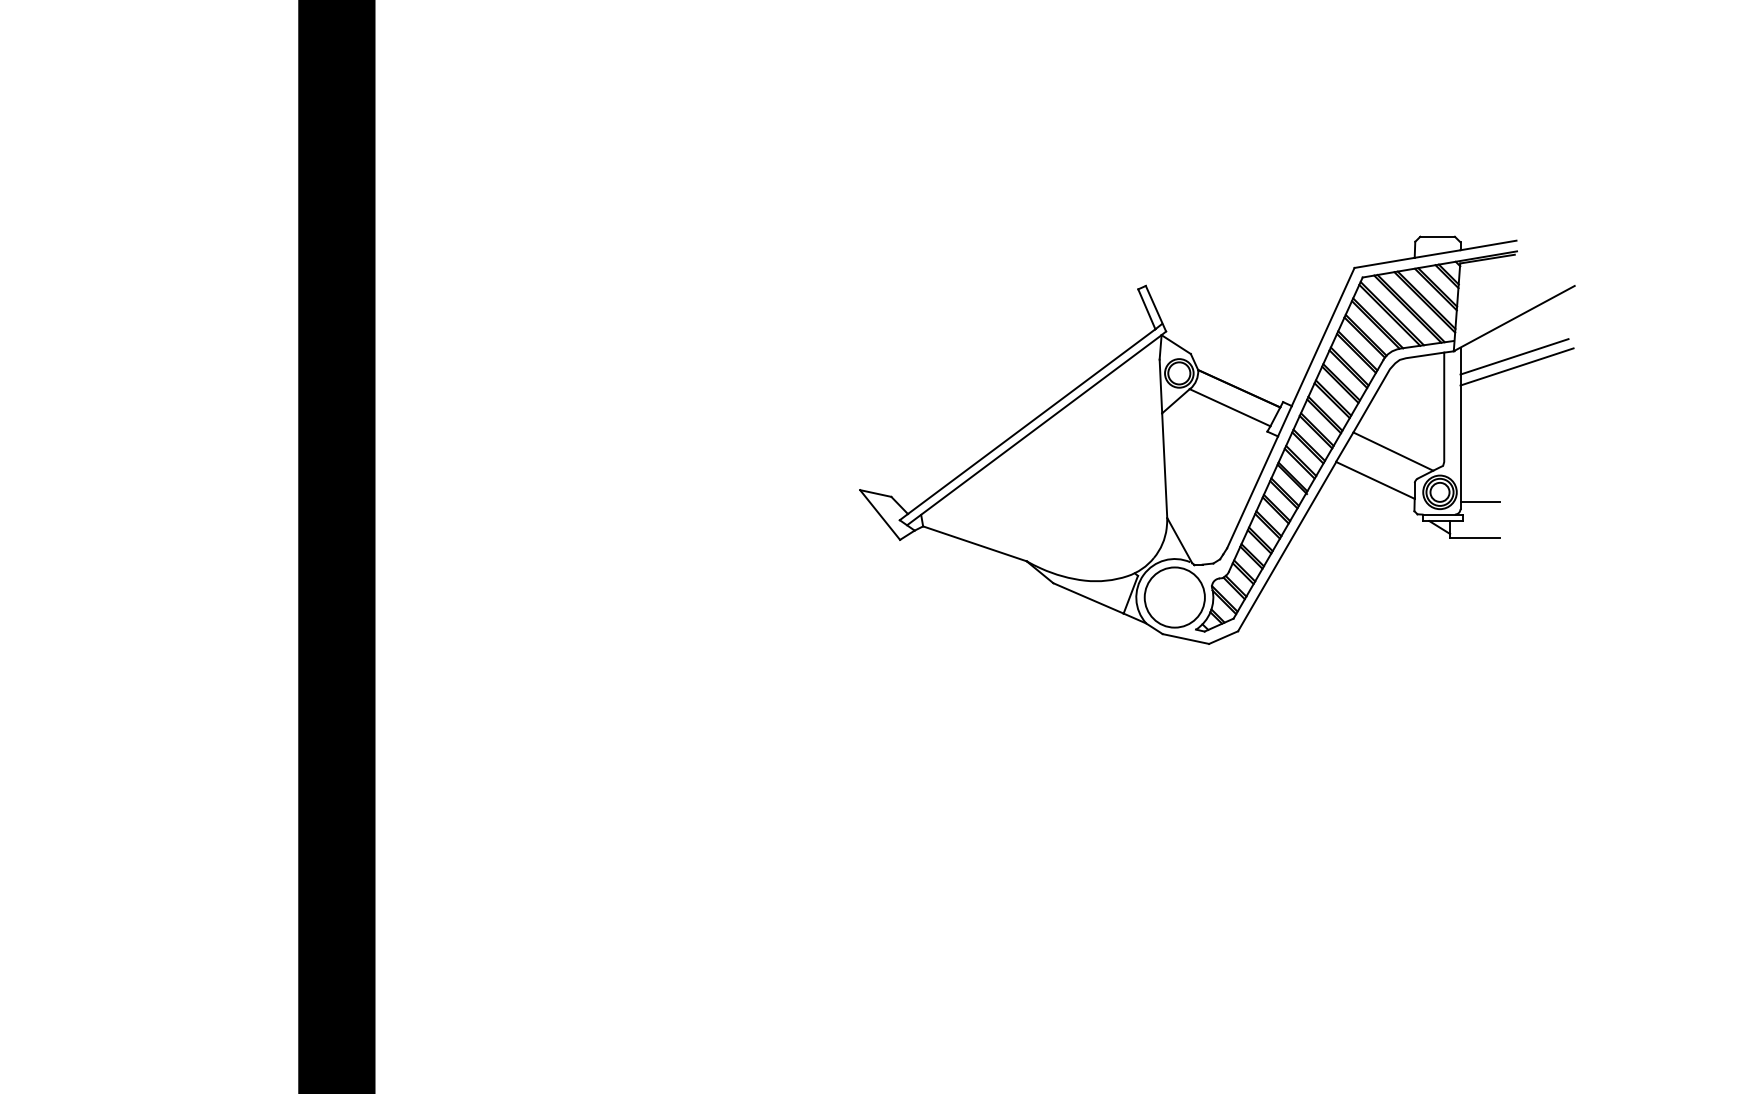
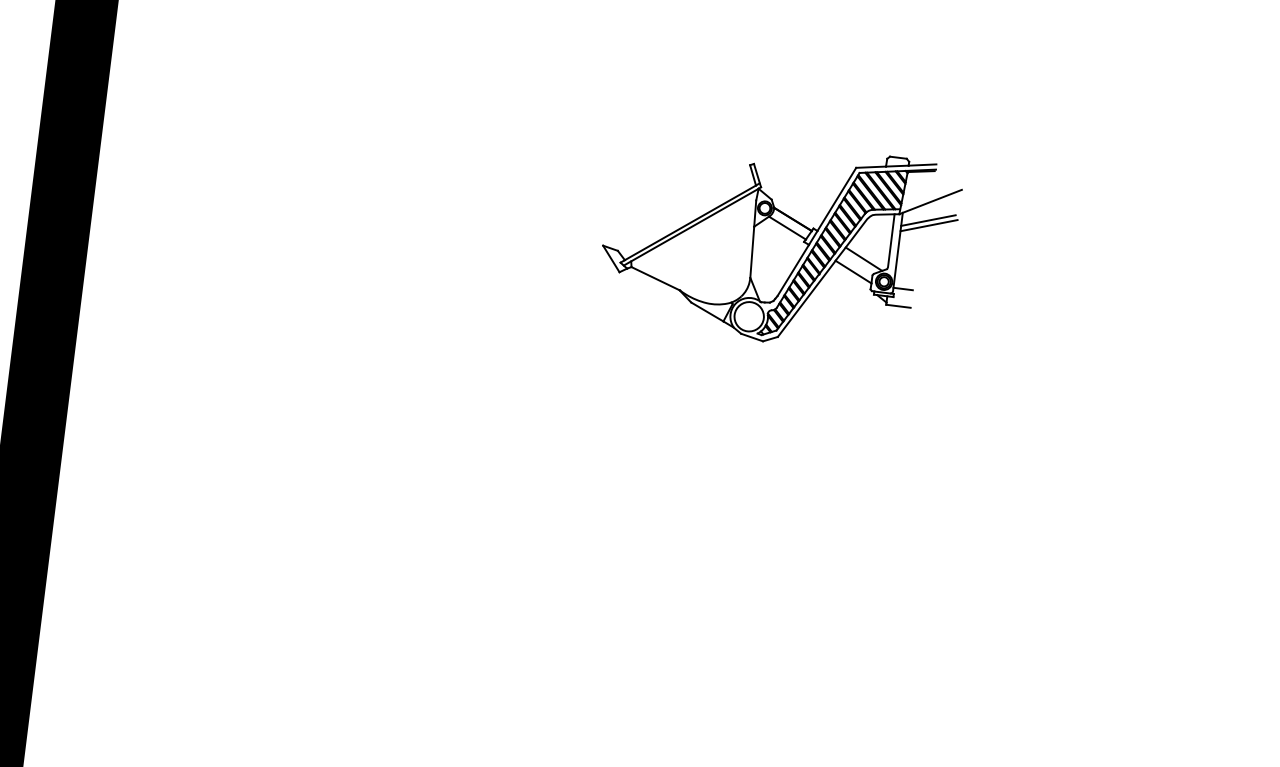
part: (1217, 439) -> (779, 242), size x0.6

